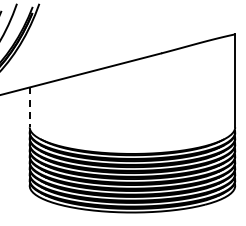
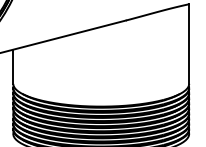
line: (29, 107) -> (13, 66), dashed -> solid

